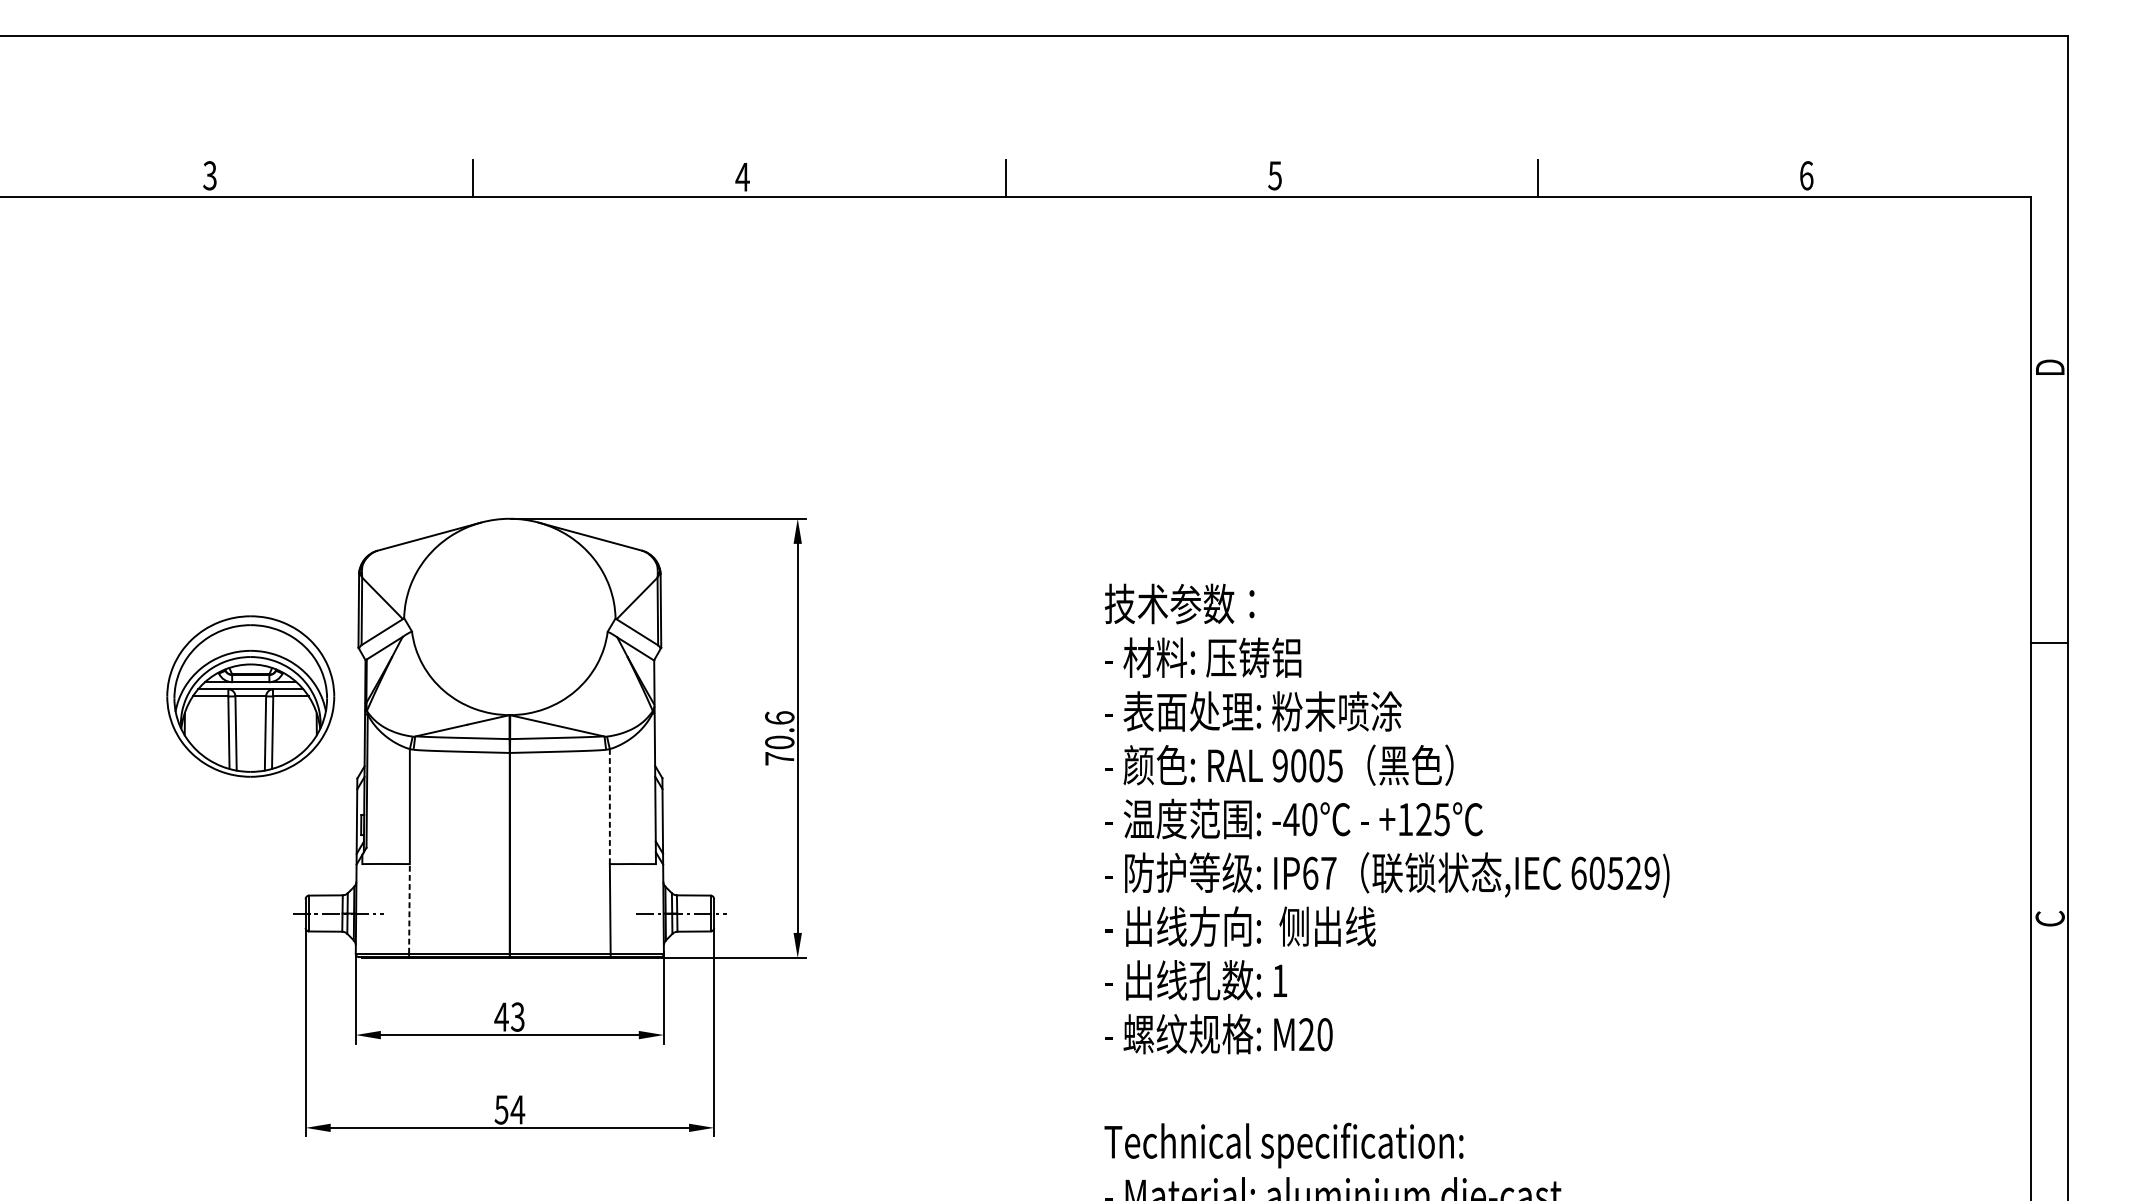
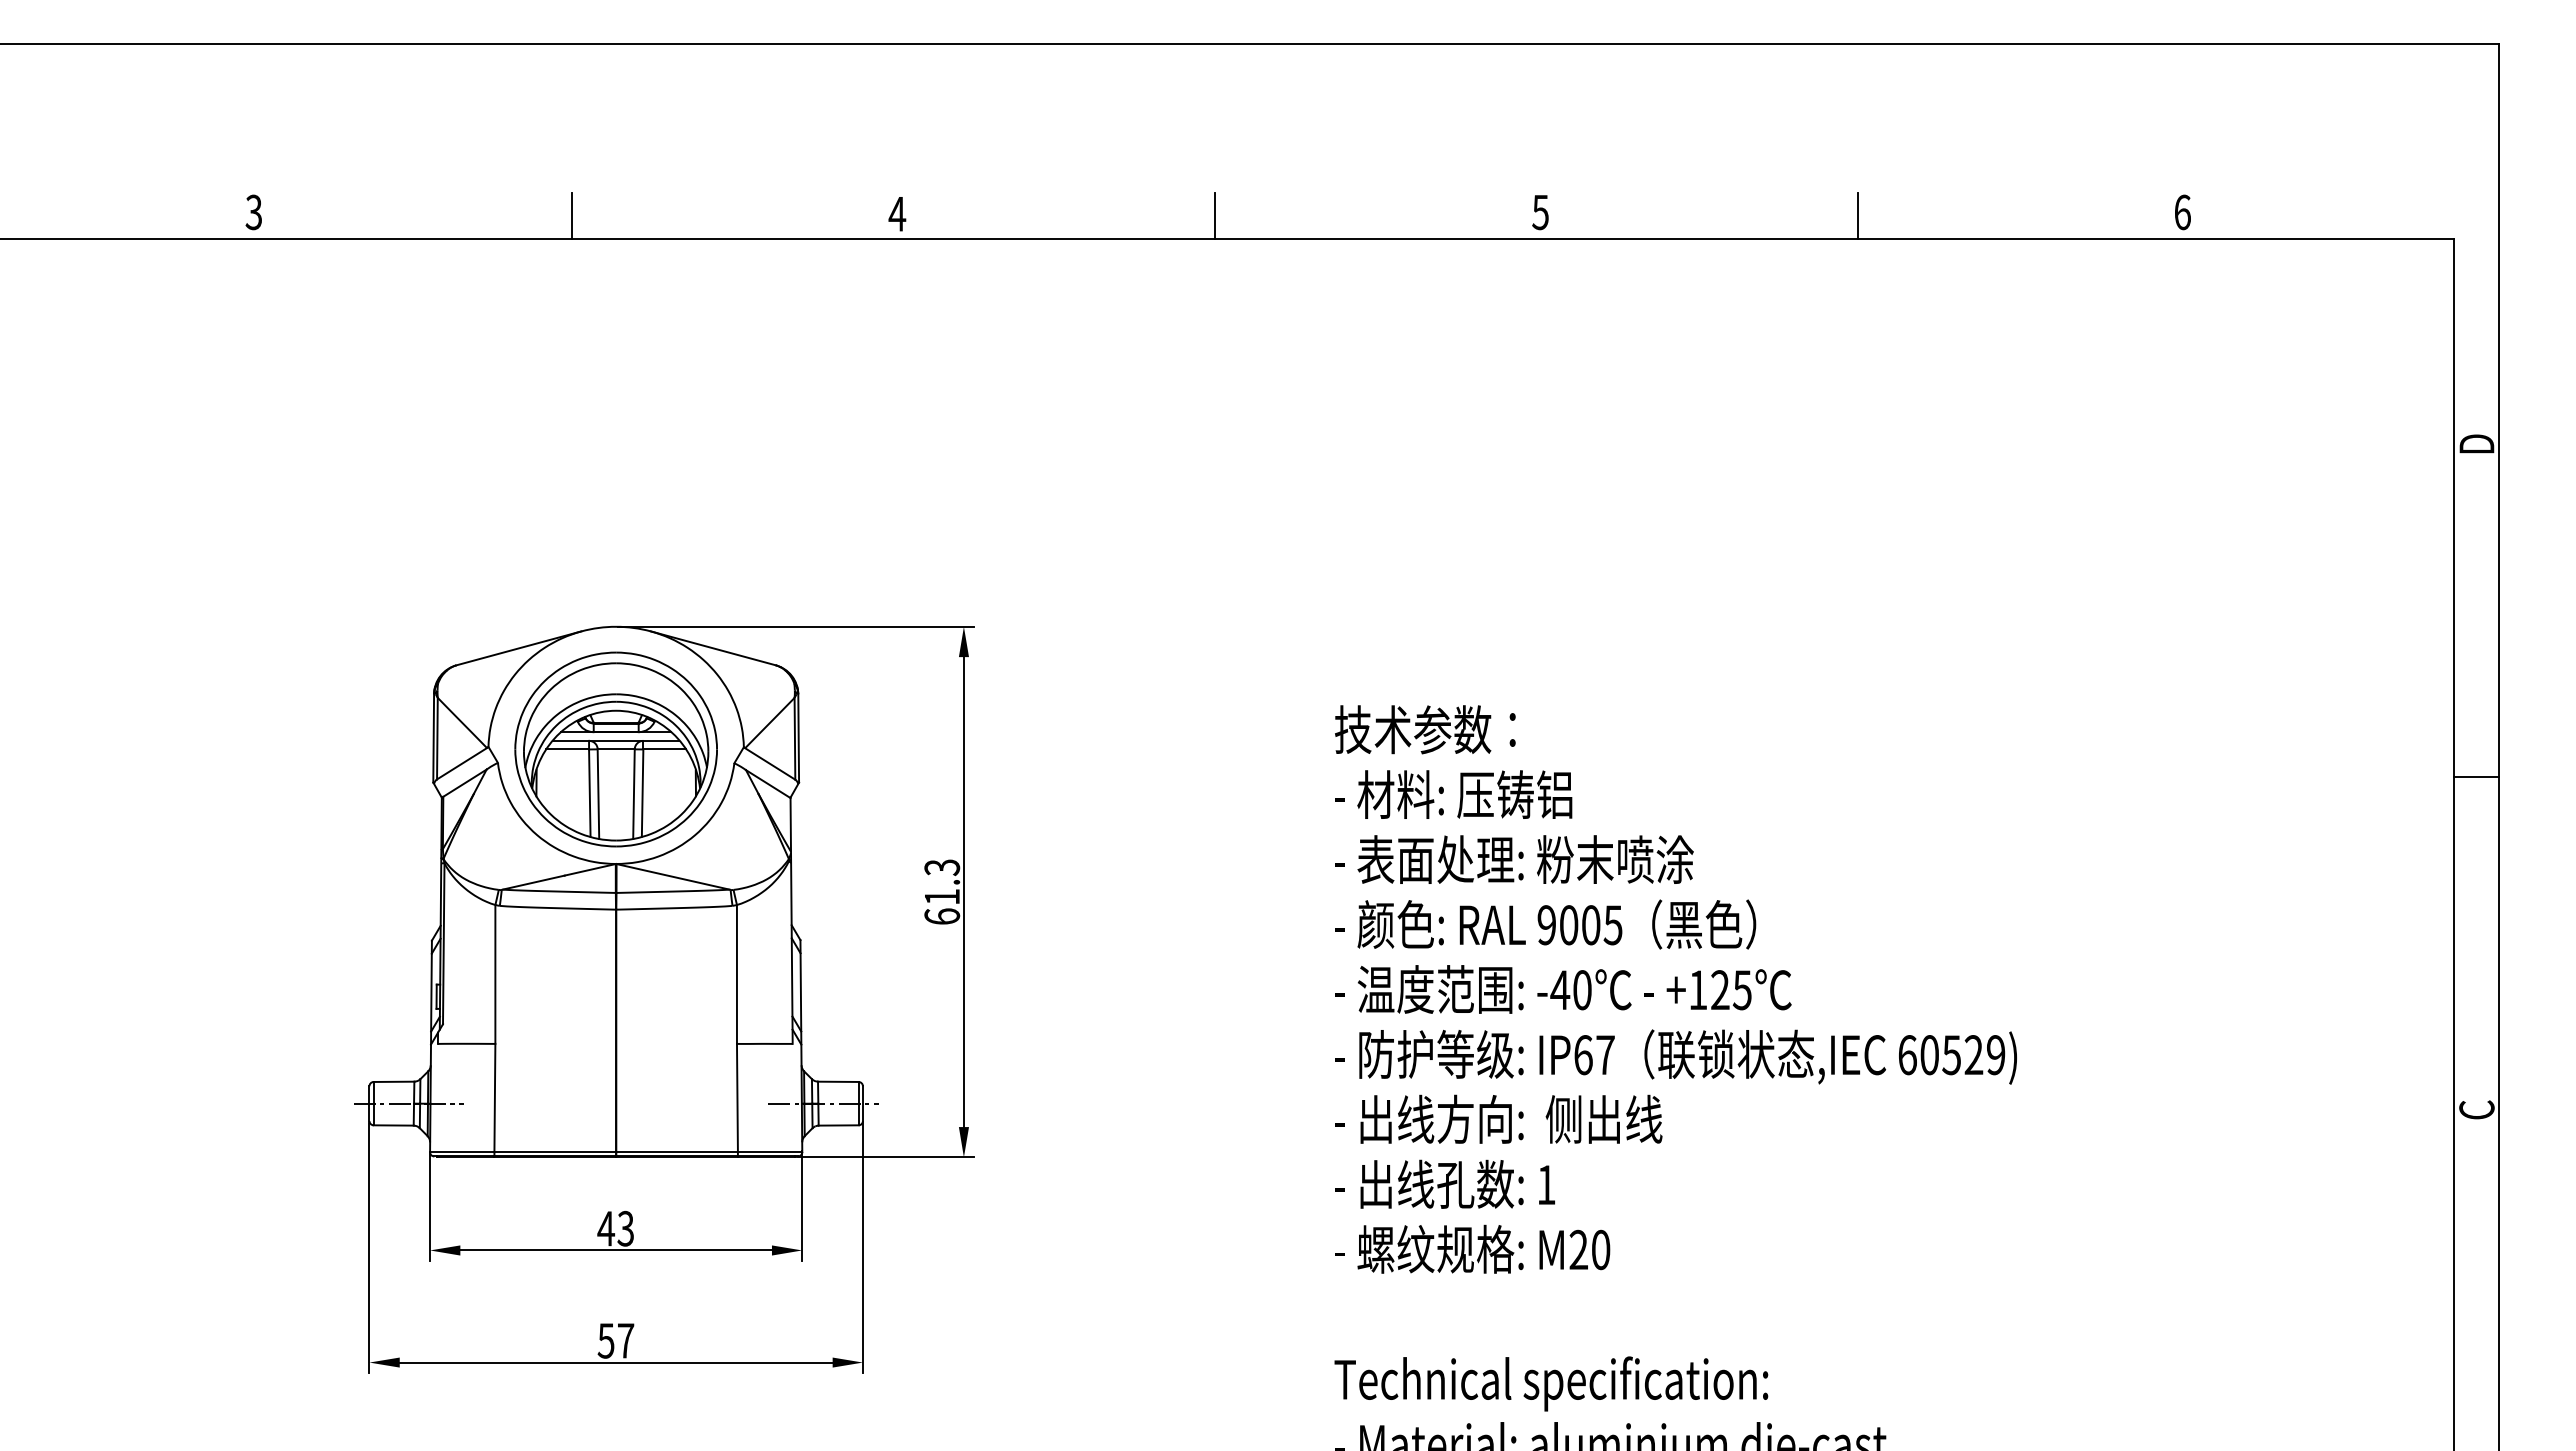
part: (250, 696) -> (615, 749), moved
text: (779, 737) -> (942, 891), 70.6 -> 61.3
line: (609, 805) -> (736, 973), dashed -> solid
line: (409, 908) -> (494, 1097), dashed -> solid
text: (517, 1109) -> (625, 1340), 54 -> 57

